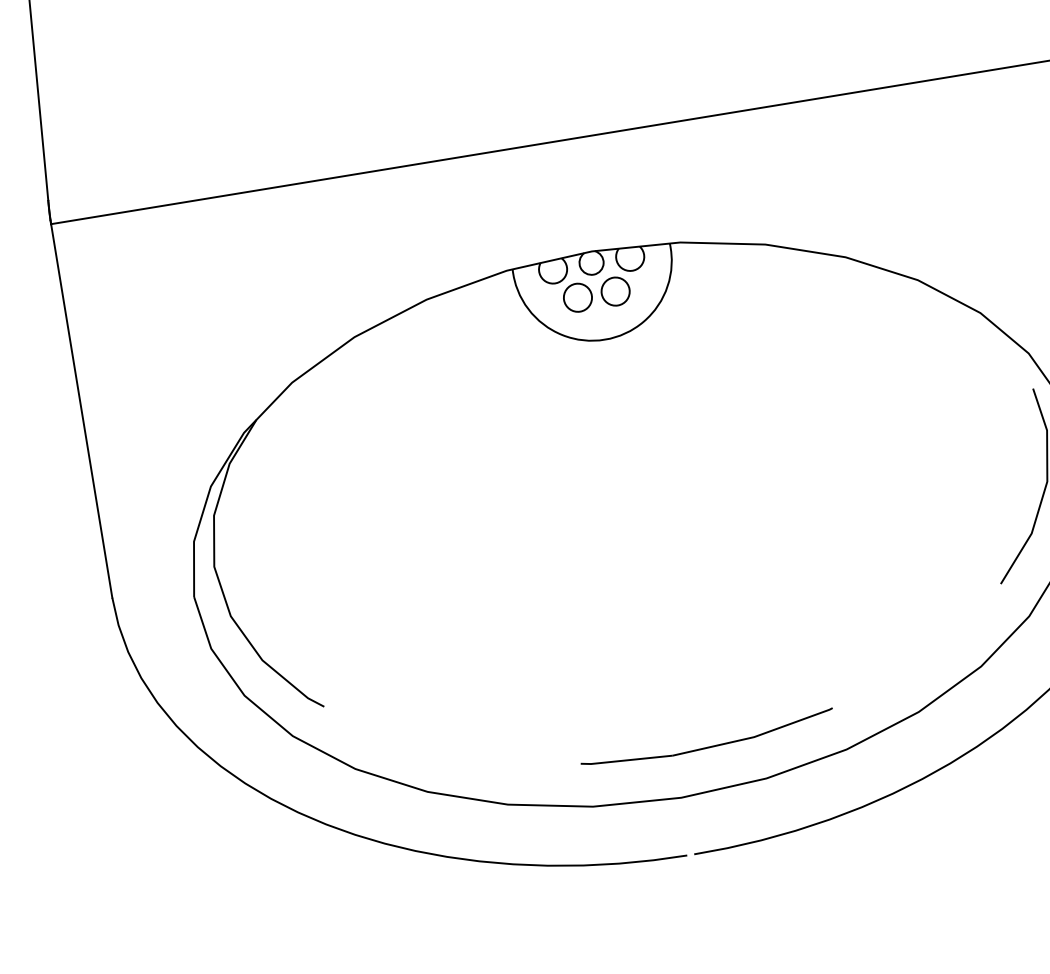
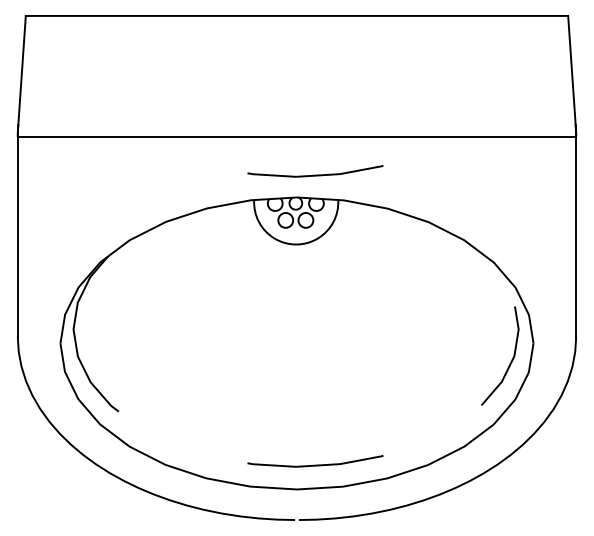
part: (618, 197) -> (315, 171), added

